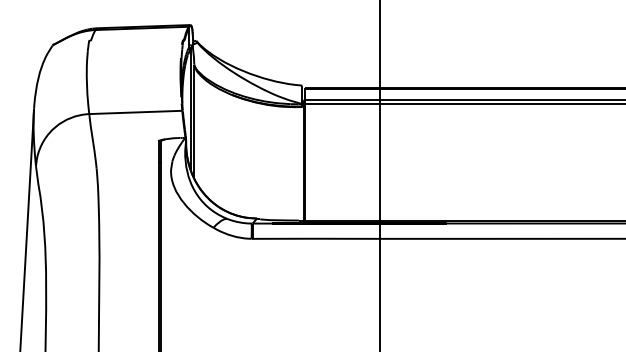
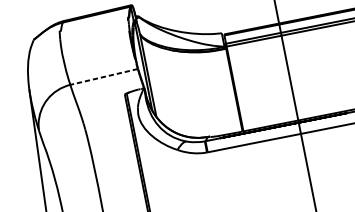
line: (135, 112) -> (103, 77), solid -> dashed

